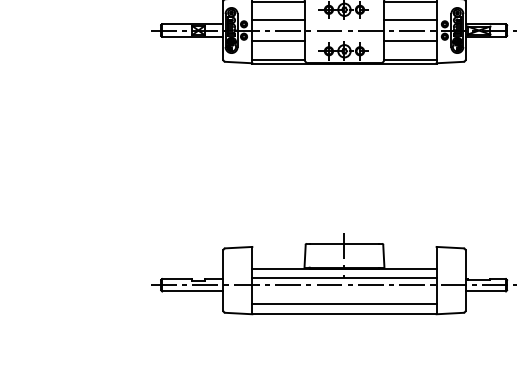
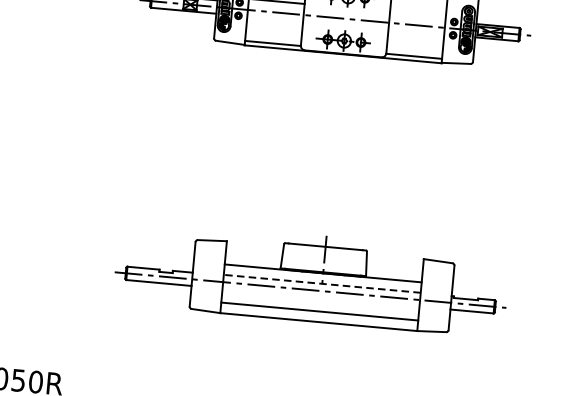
line: (410, 20) -> (417, 14), removed
line: (278, 40) -> (274, 23), removed
line: (410, 40) -> (415, 35), removed
line: (343, 278) -> (321, 283), solid -> dashed

